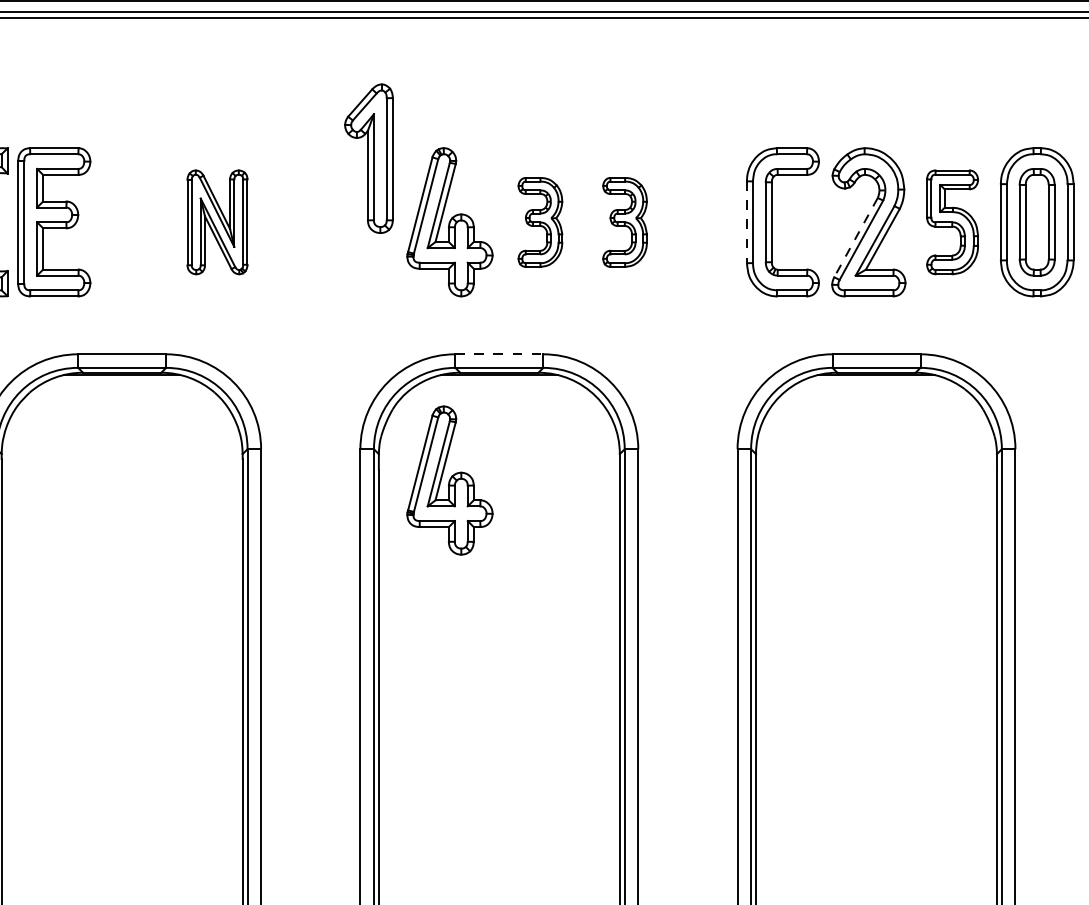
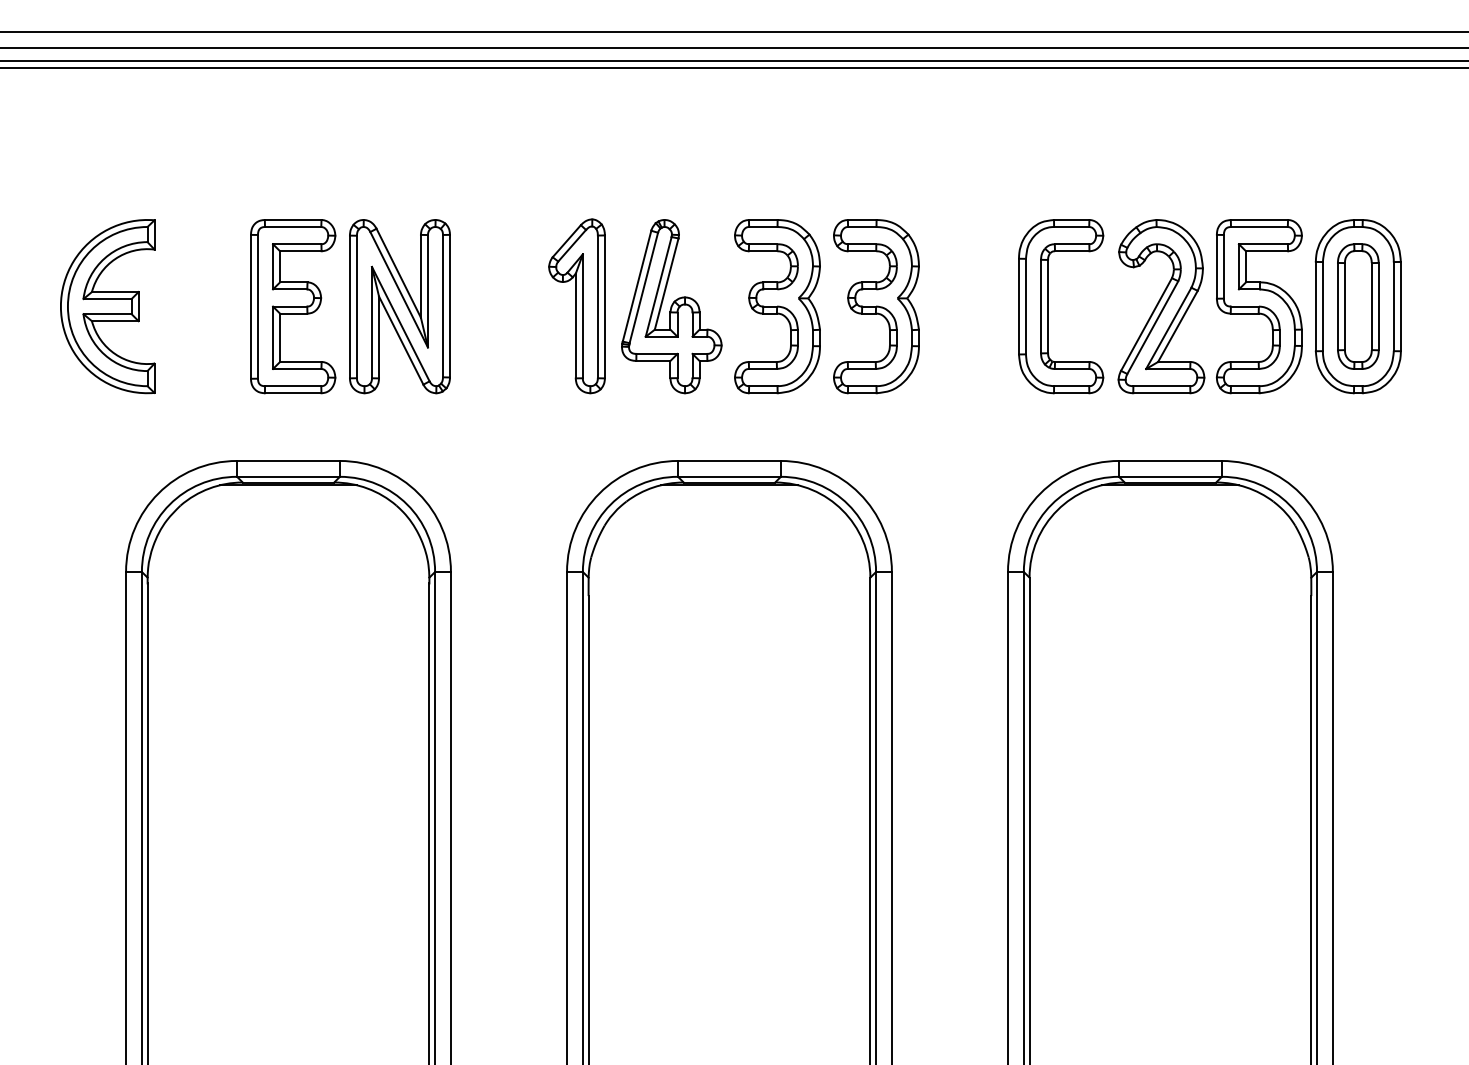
part: (368, 158) -> (576, 306), moved
part: (54, 222) -> (293, 306), moved
part: (217, 222) -> (399, 306), size x1.43
part: (540, 222) -> (777, 306), size x1.67
part: (625, 222) -> (876, 306), size x1.67
line: (746, 222) -> (1018, 306), dashed -> solid
part: (952, 222) -> (1259, 306), size x1.43
line: (856, 237) -> (1146, 324), dashed -> solid
line: (499, 353) -> (729, 460), dashed -> solid
part: (449, 480) -> (671, 608), removed

